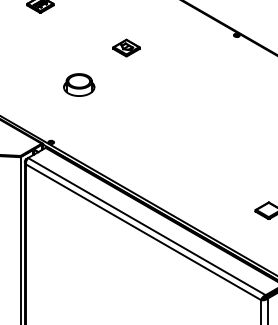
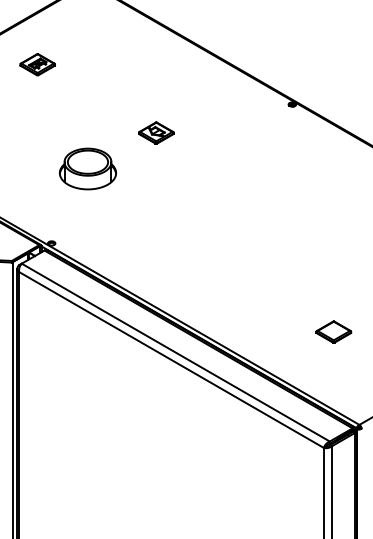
part: (126, 47) -> (156, 132), moved
part: (78, 84) -> (87, 168), size x1.43

